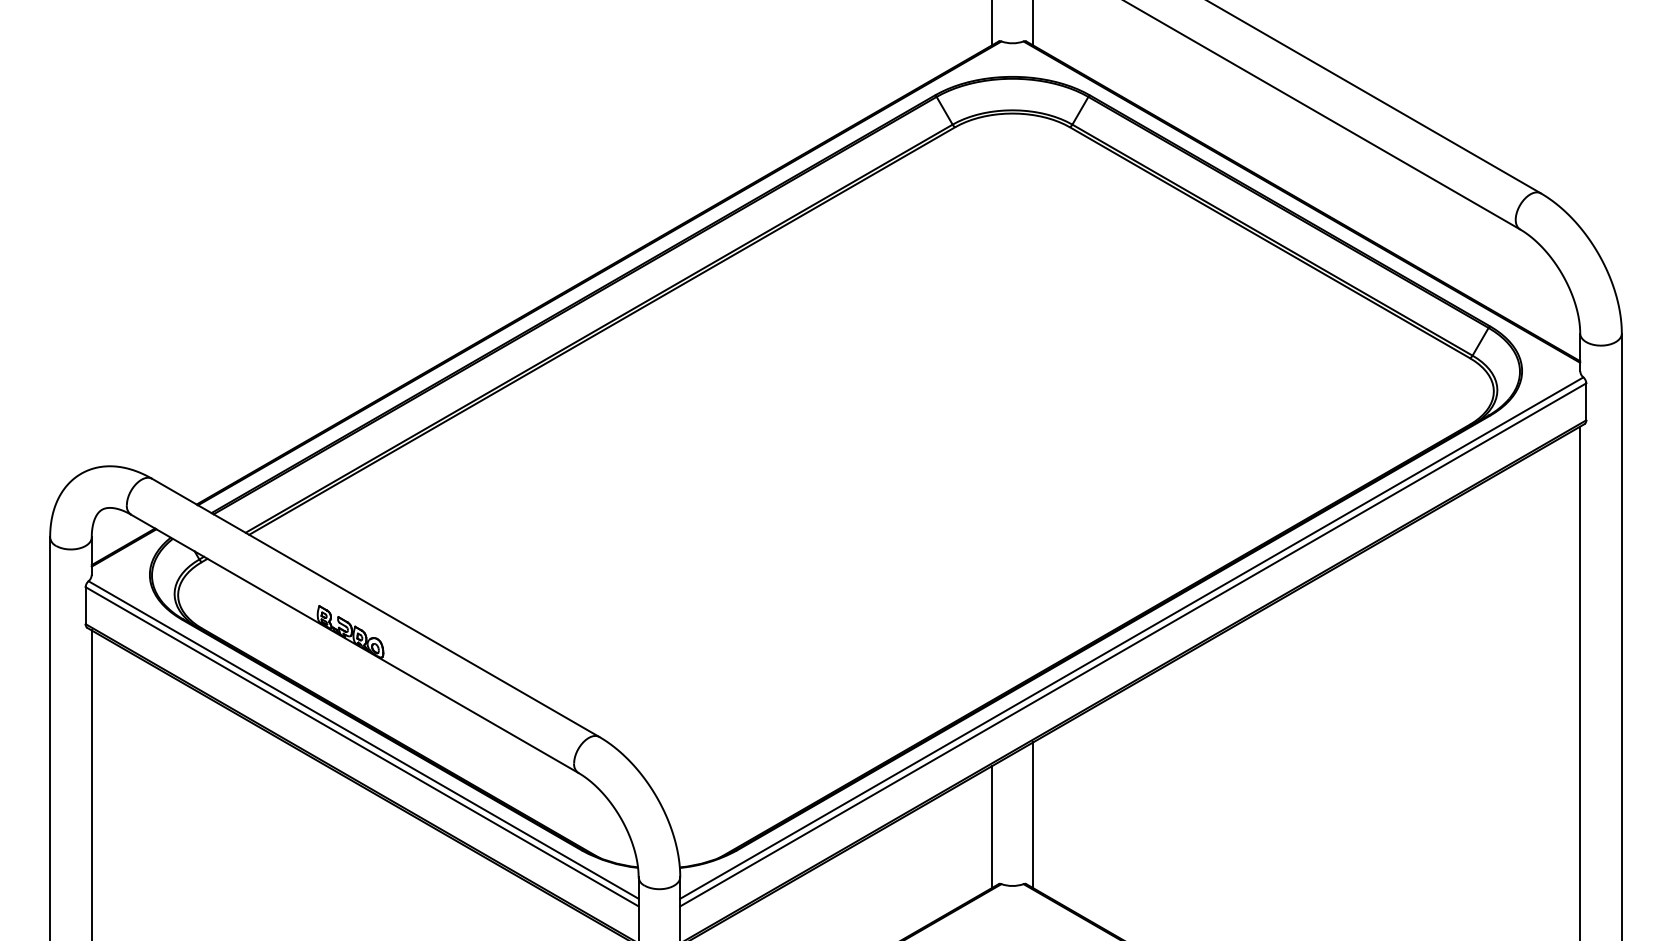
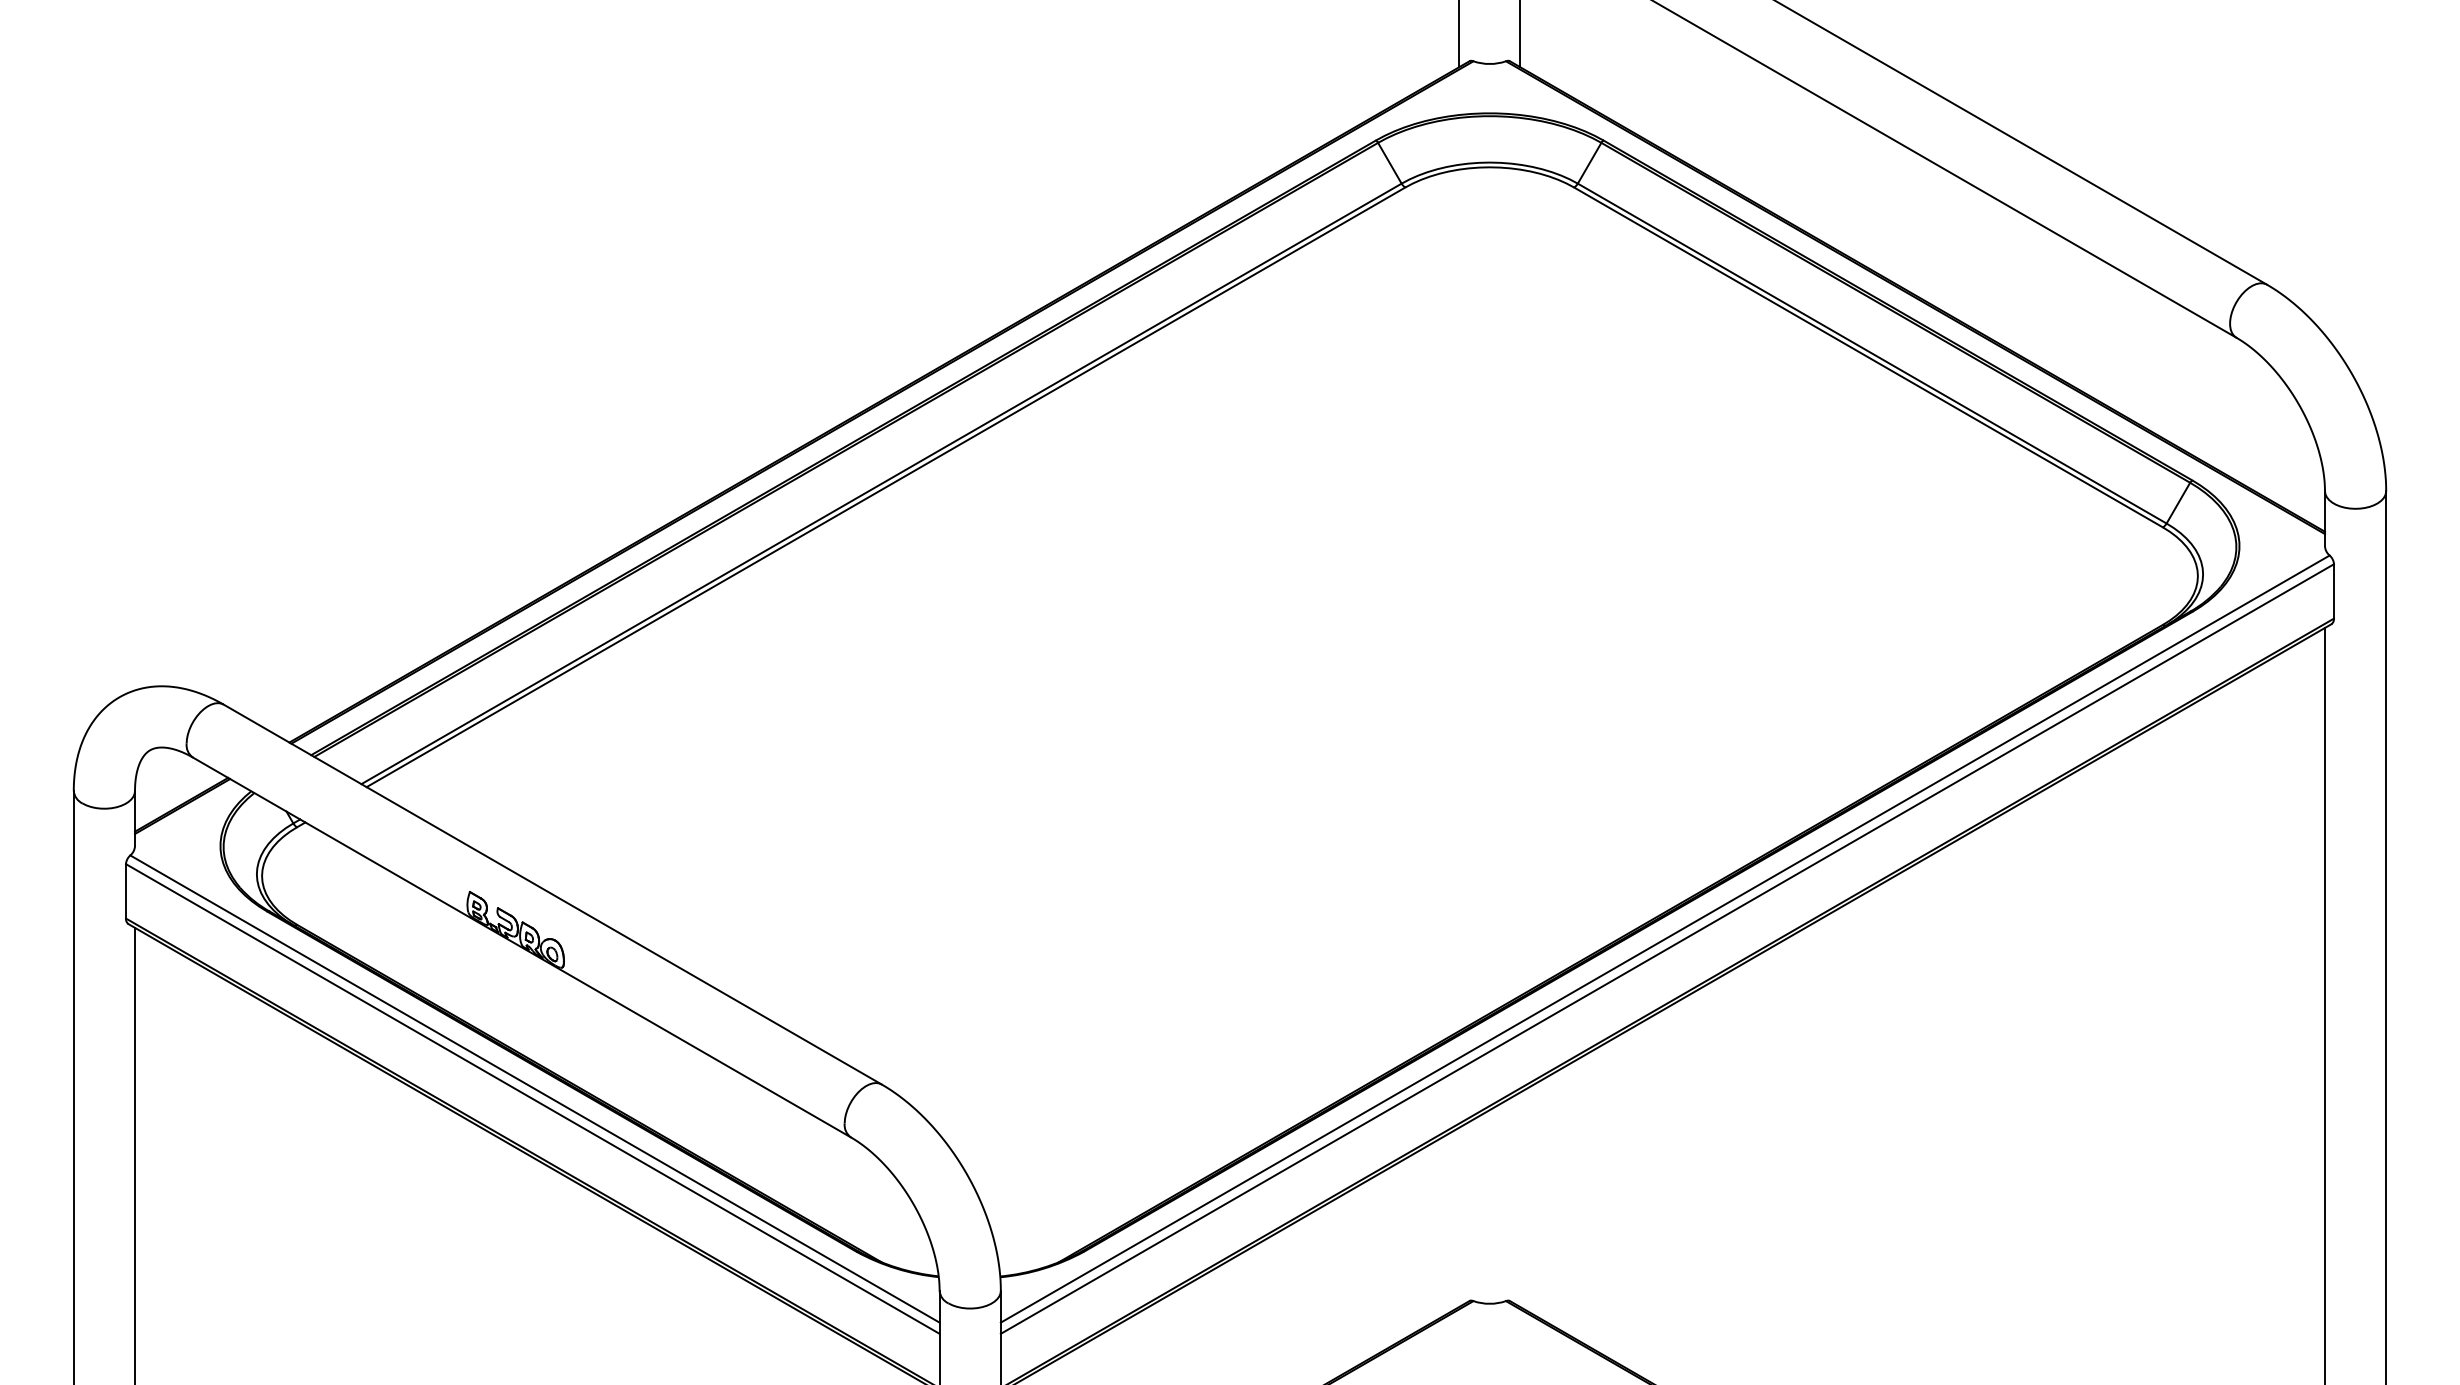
line: (1033, 815) -> (1520, 1200), removed
line: (991, 827) -> (1458, 1217), removed

